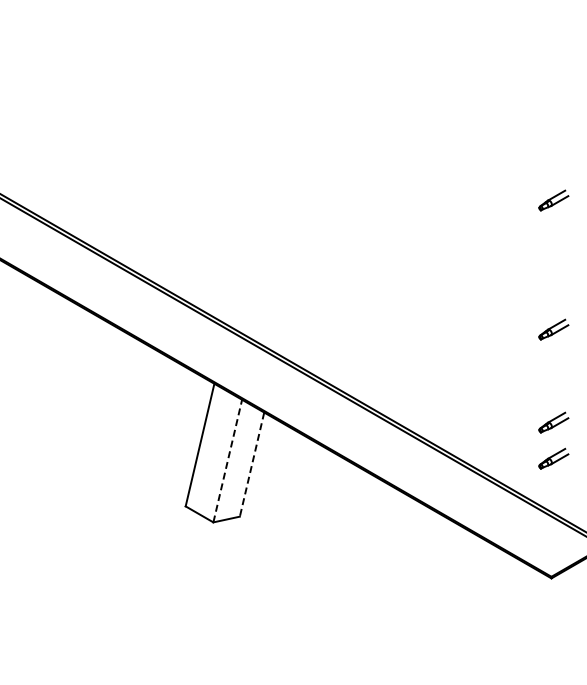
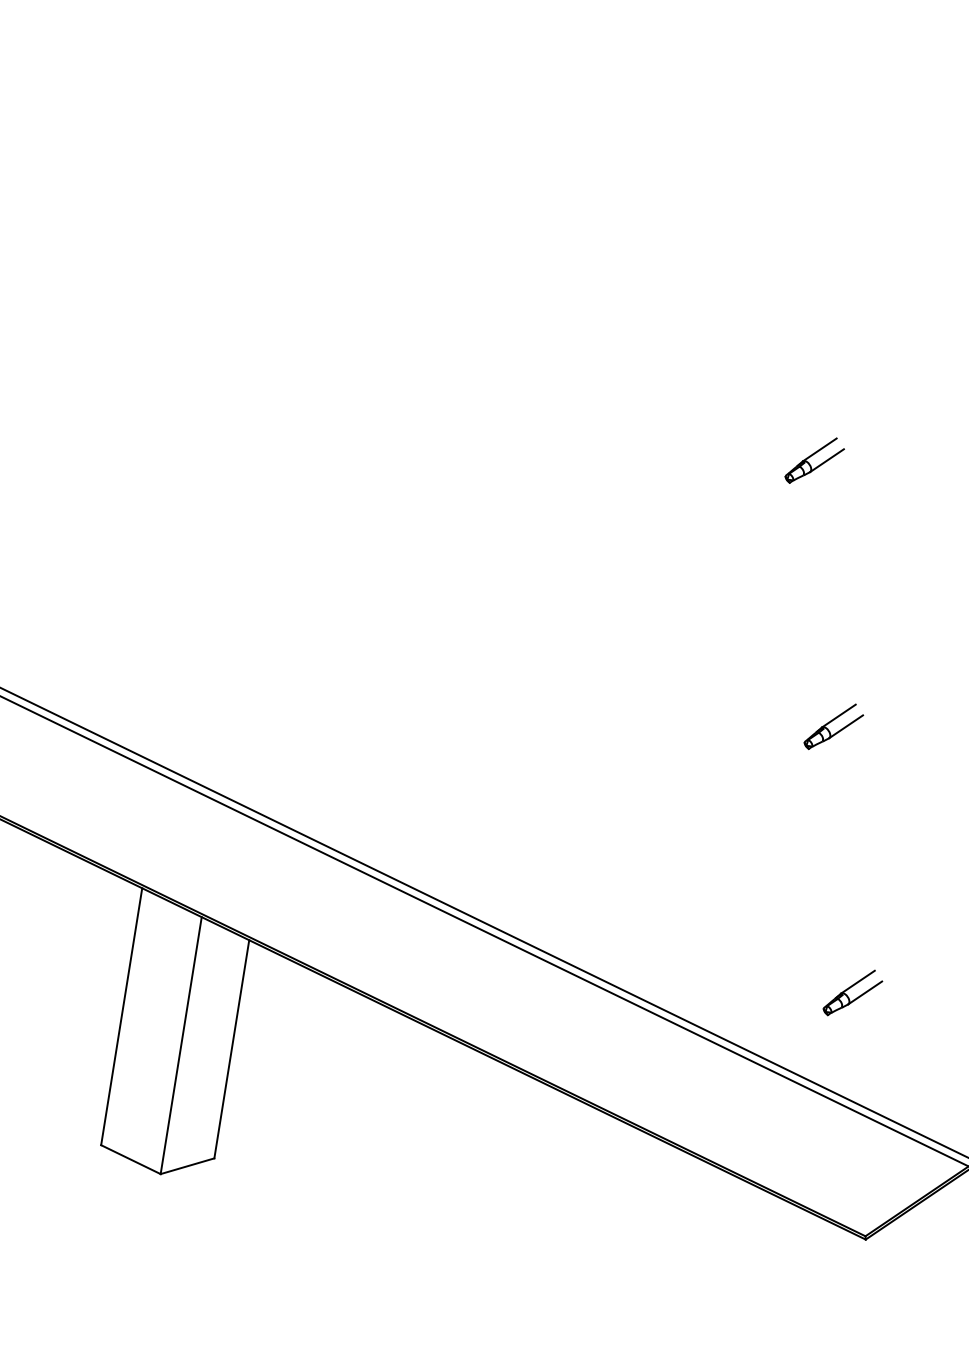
part: (553, 422) -> (846, 917), removed
line: (227, 461) -> (180, 1046), dashed -> solid
line: (251, 465) -> (230, 1051), dashed -> solid

